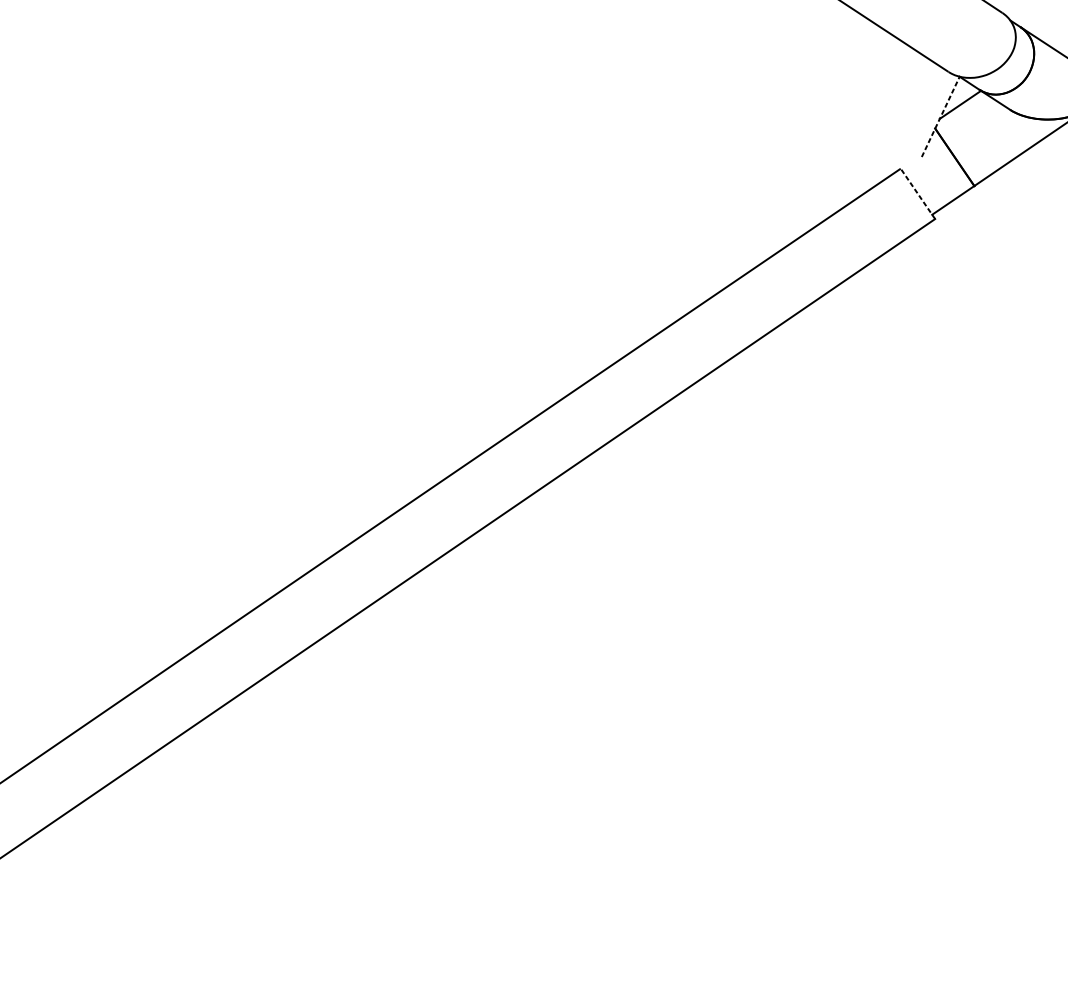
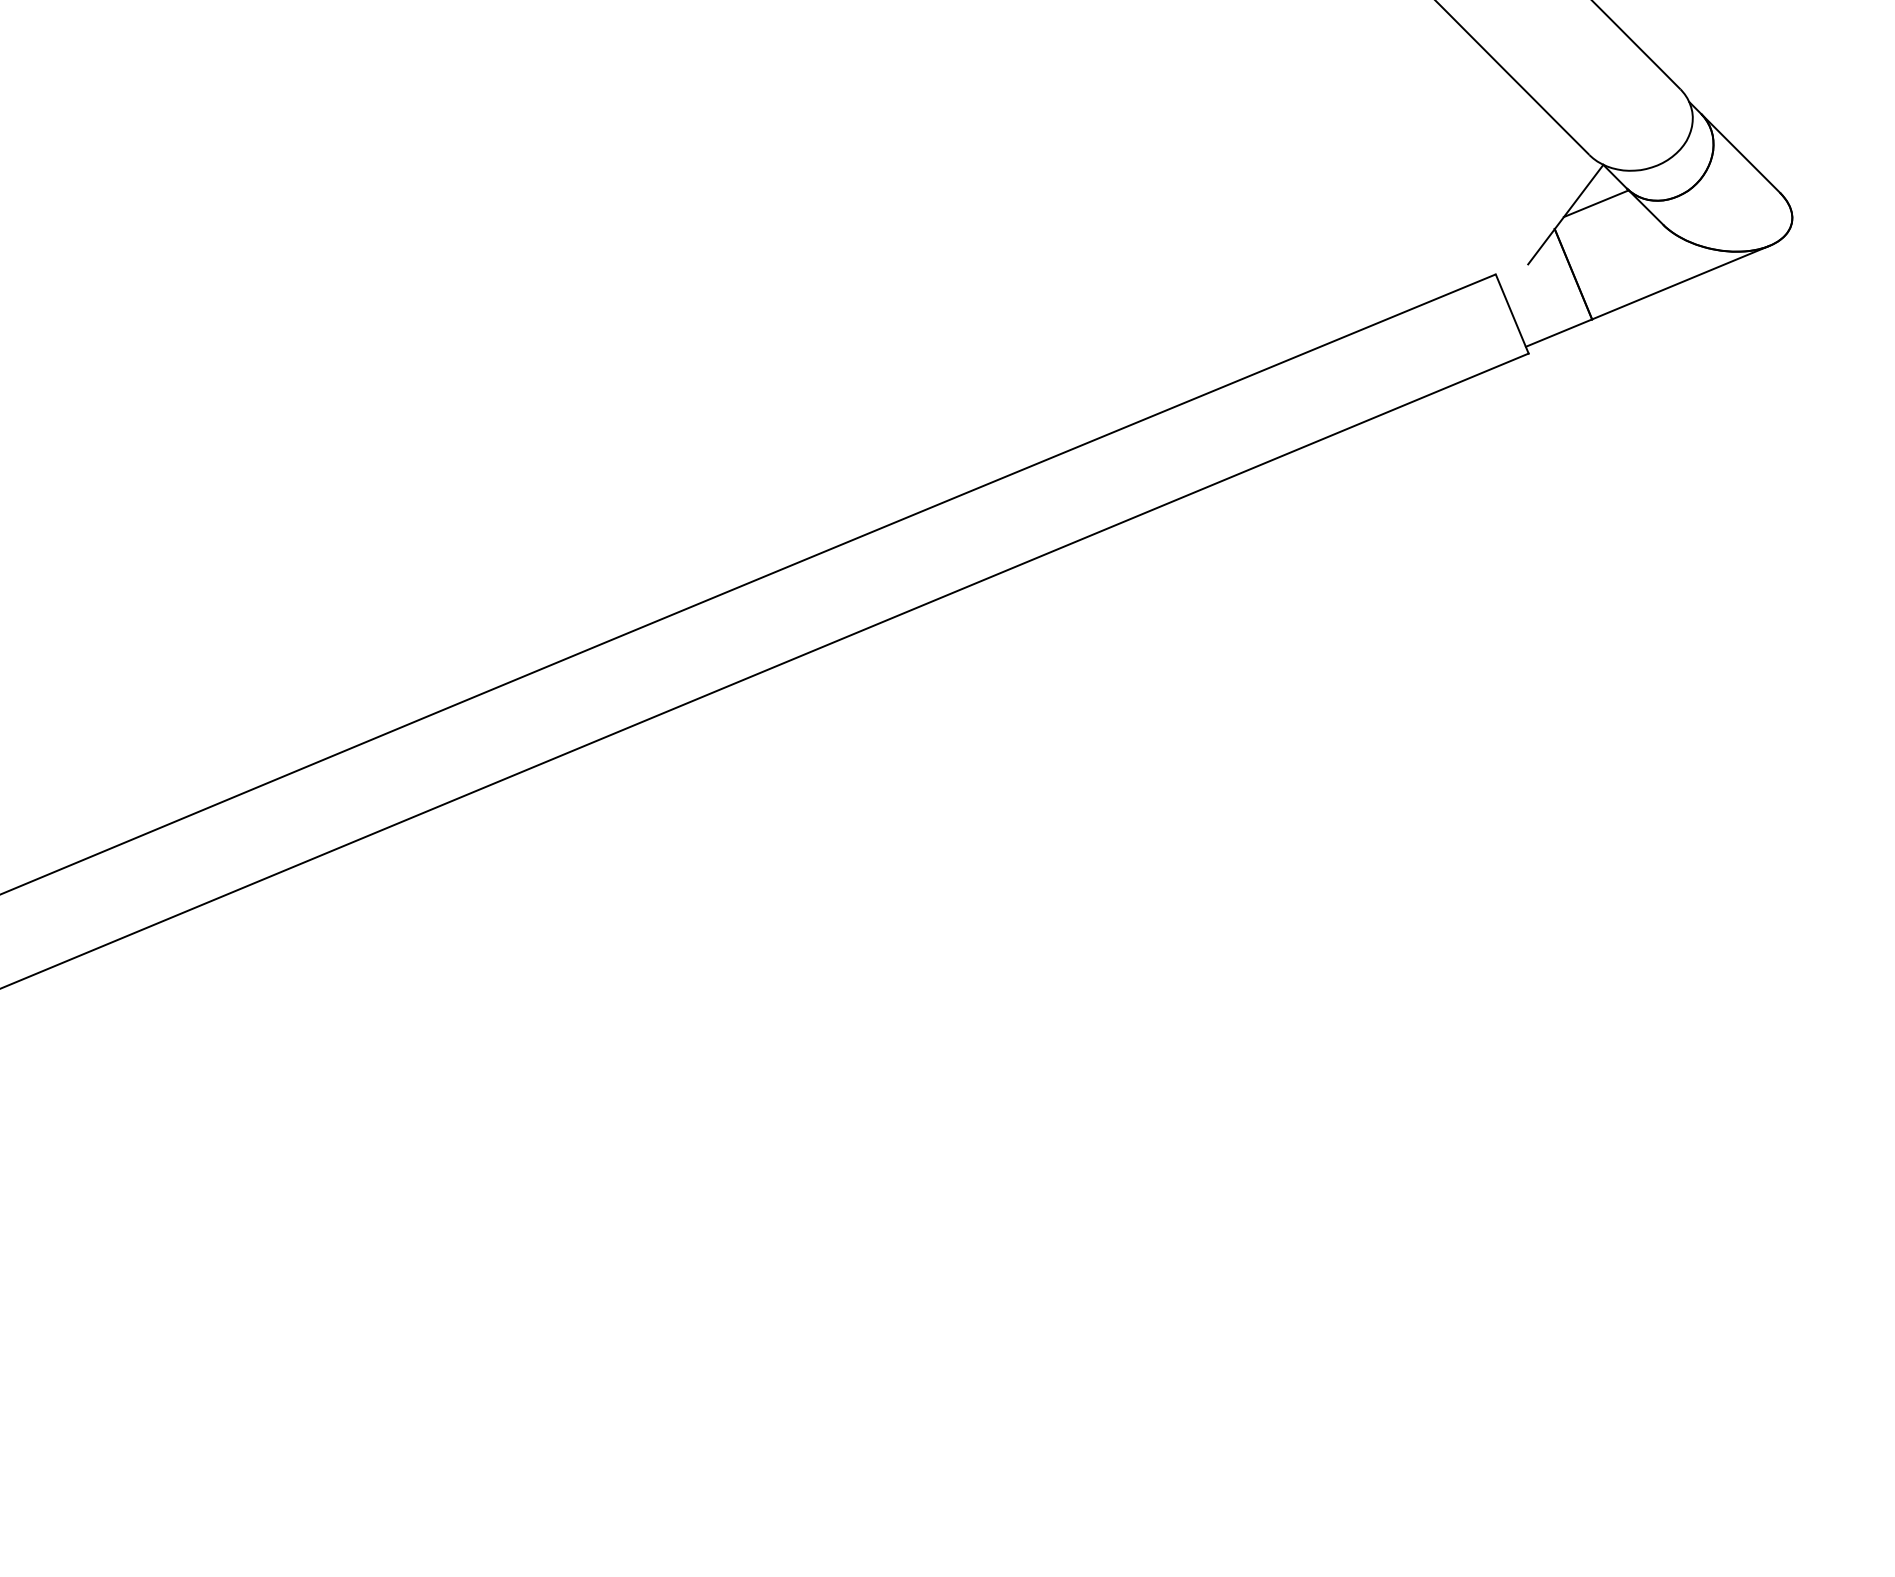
line: (941, 116) -> (1566, 214), dashed -> solid
line: (918, 194) -> (1512, 314), dashed -> solid

